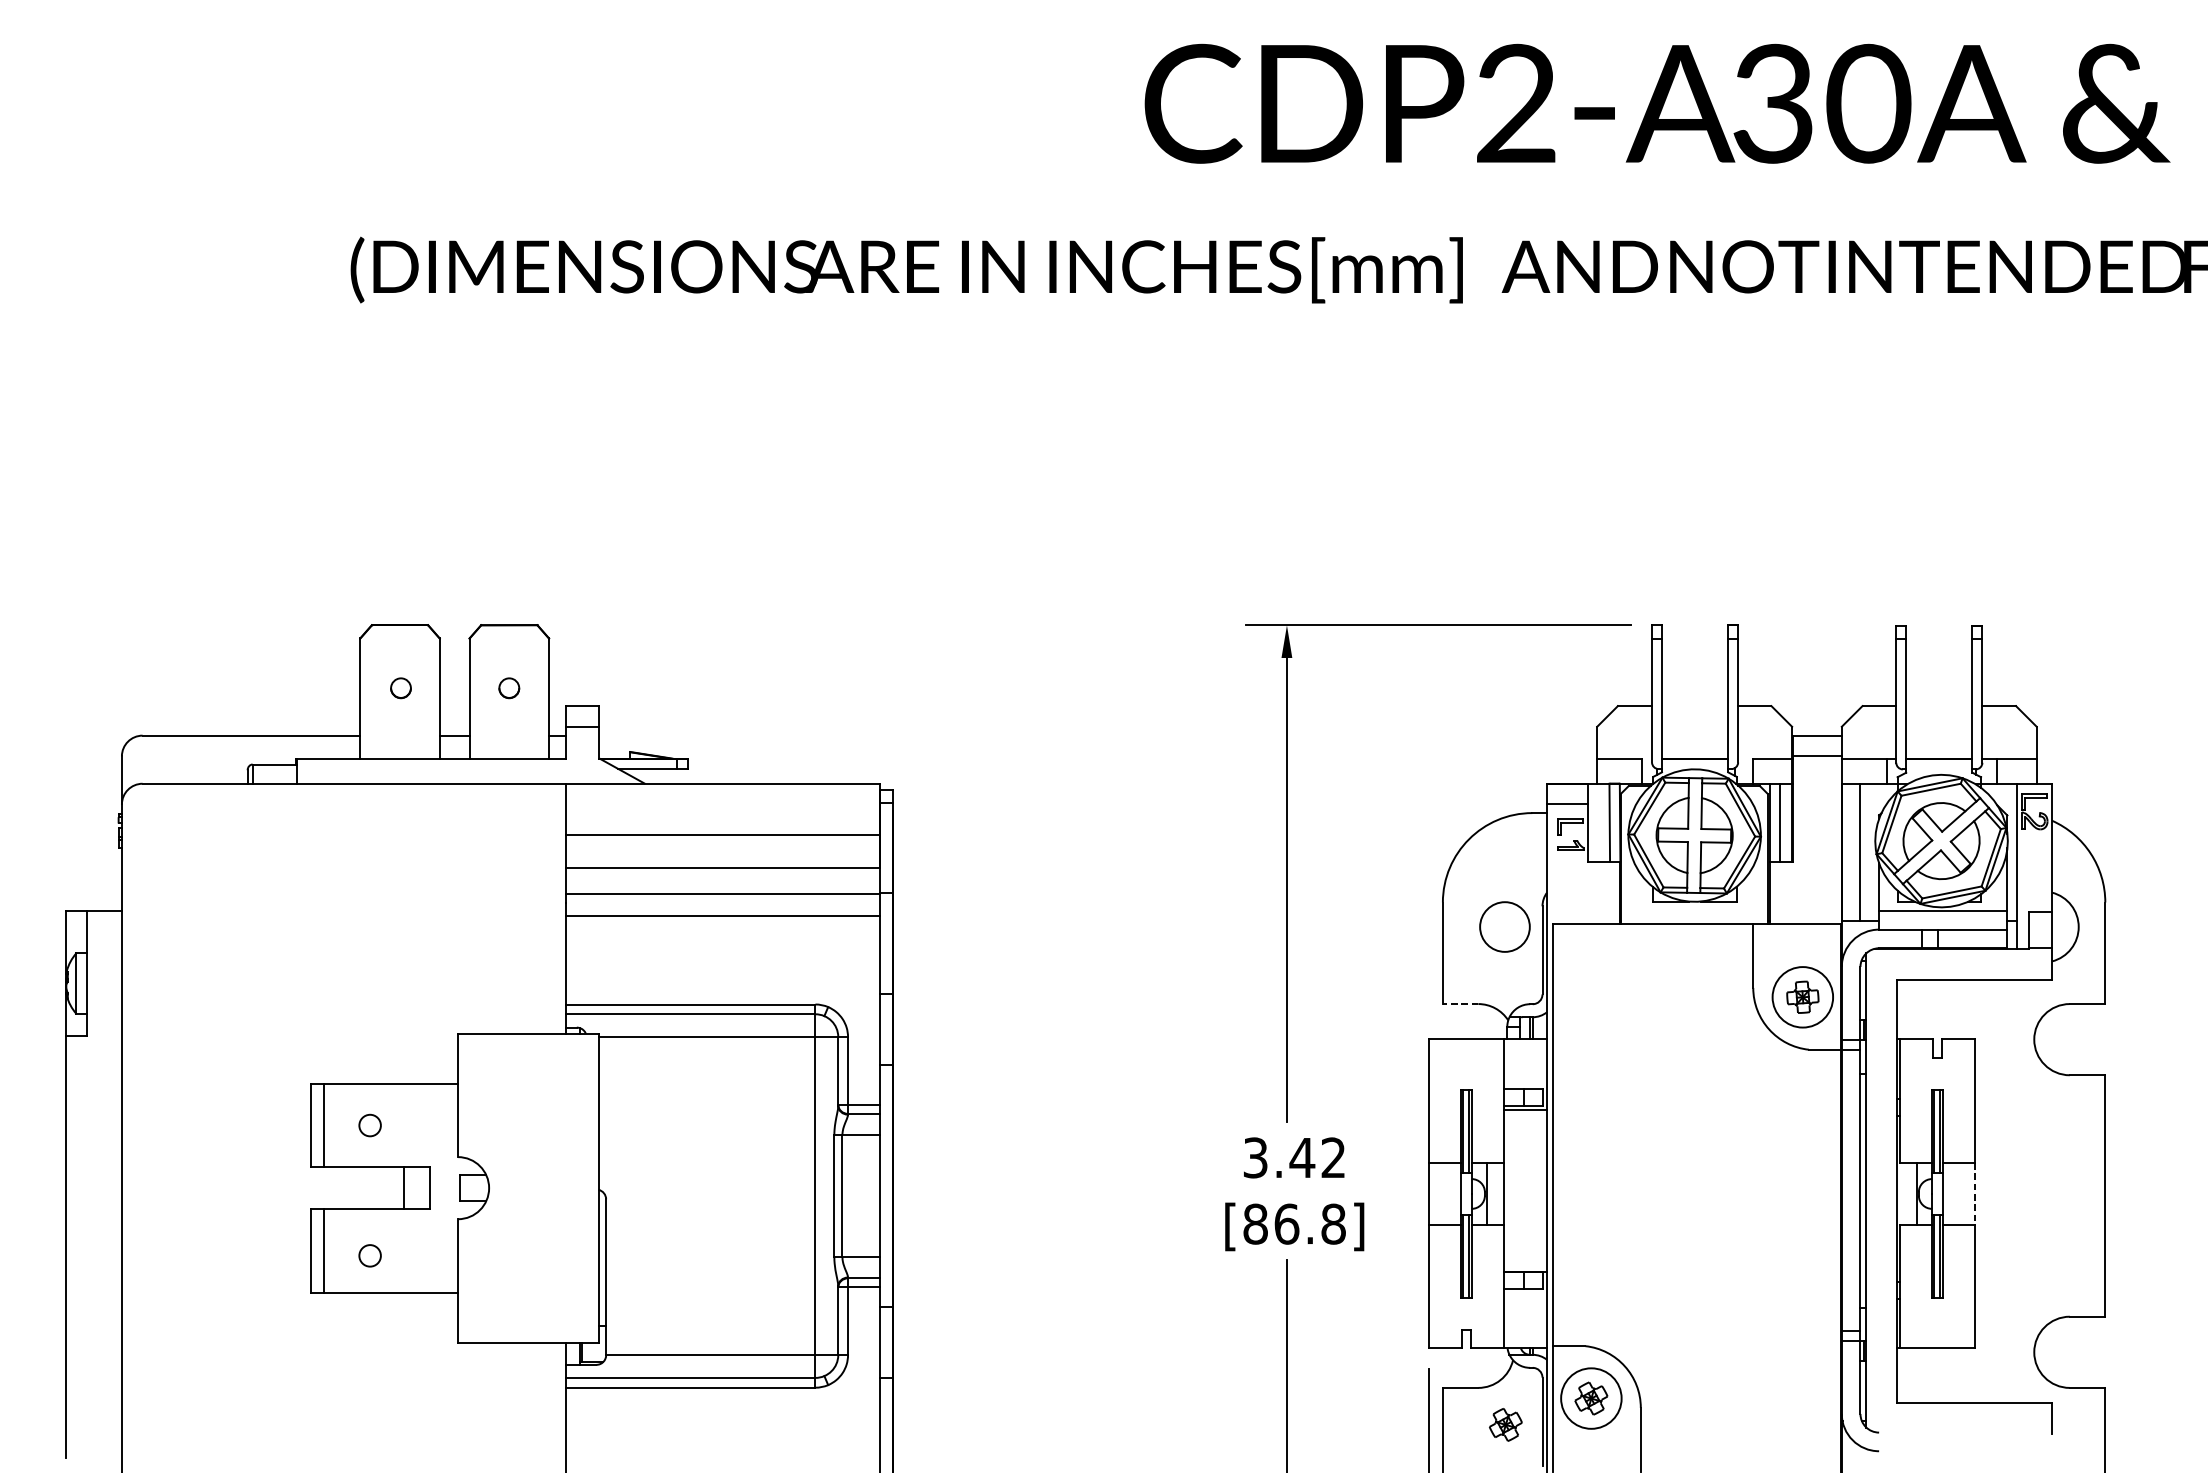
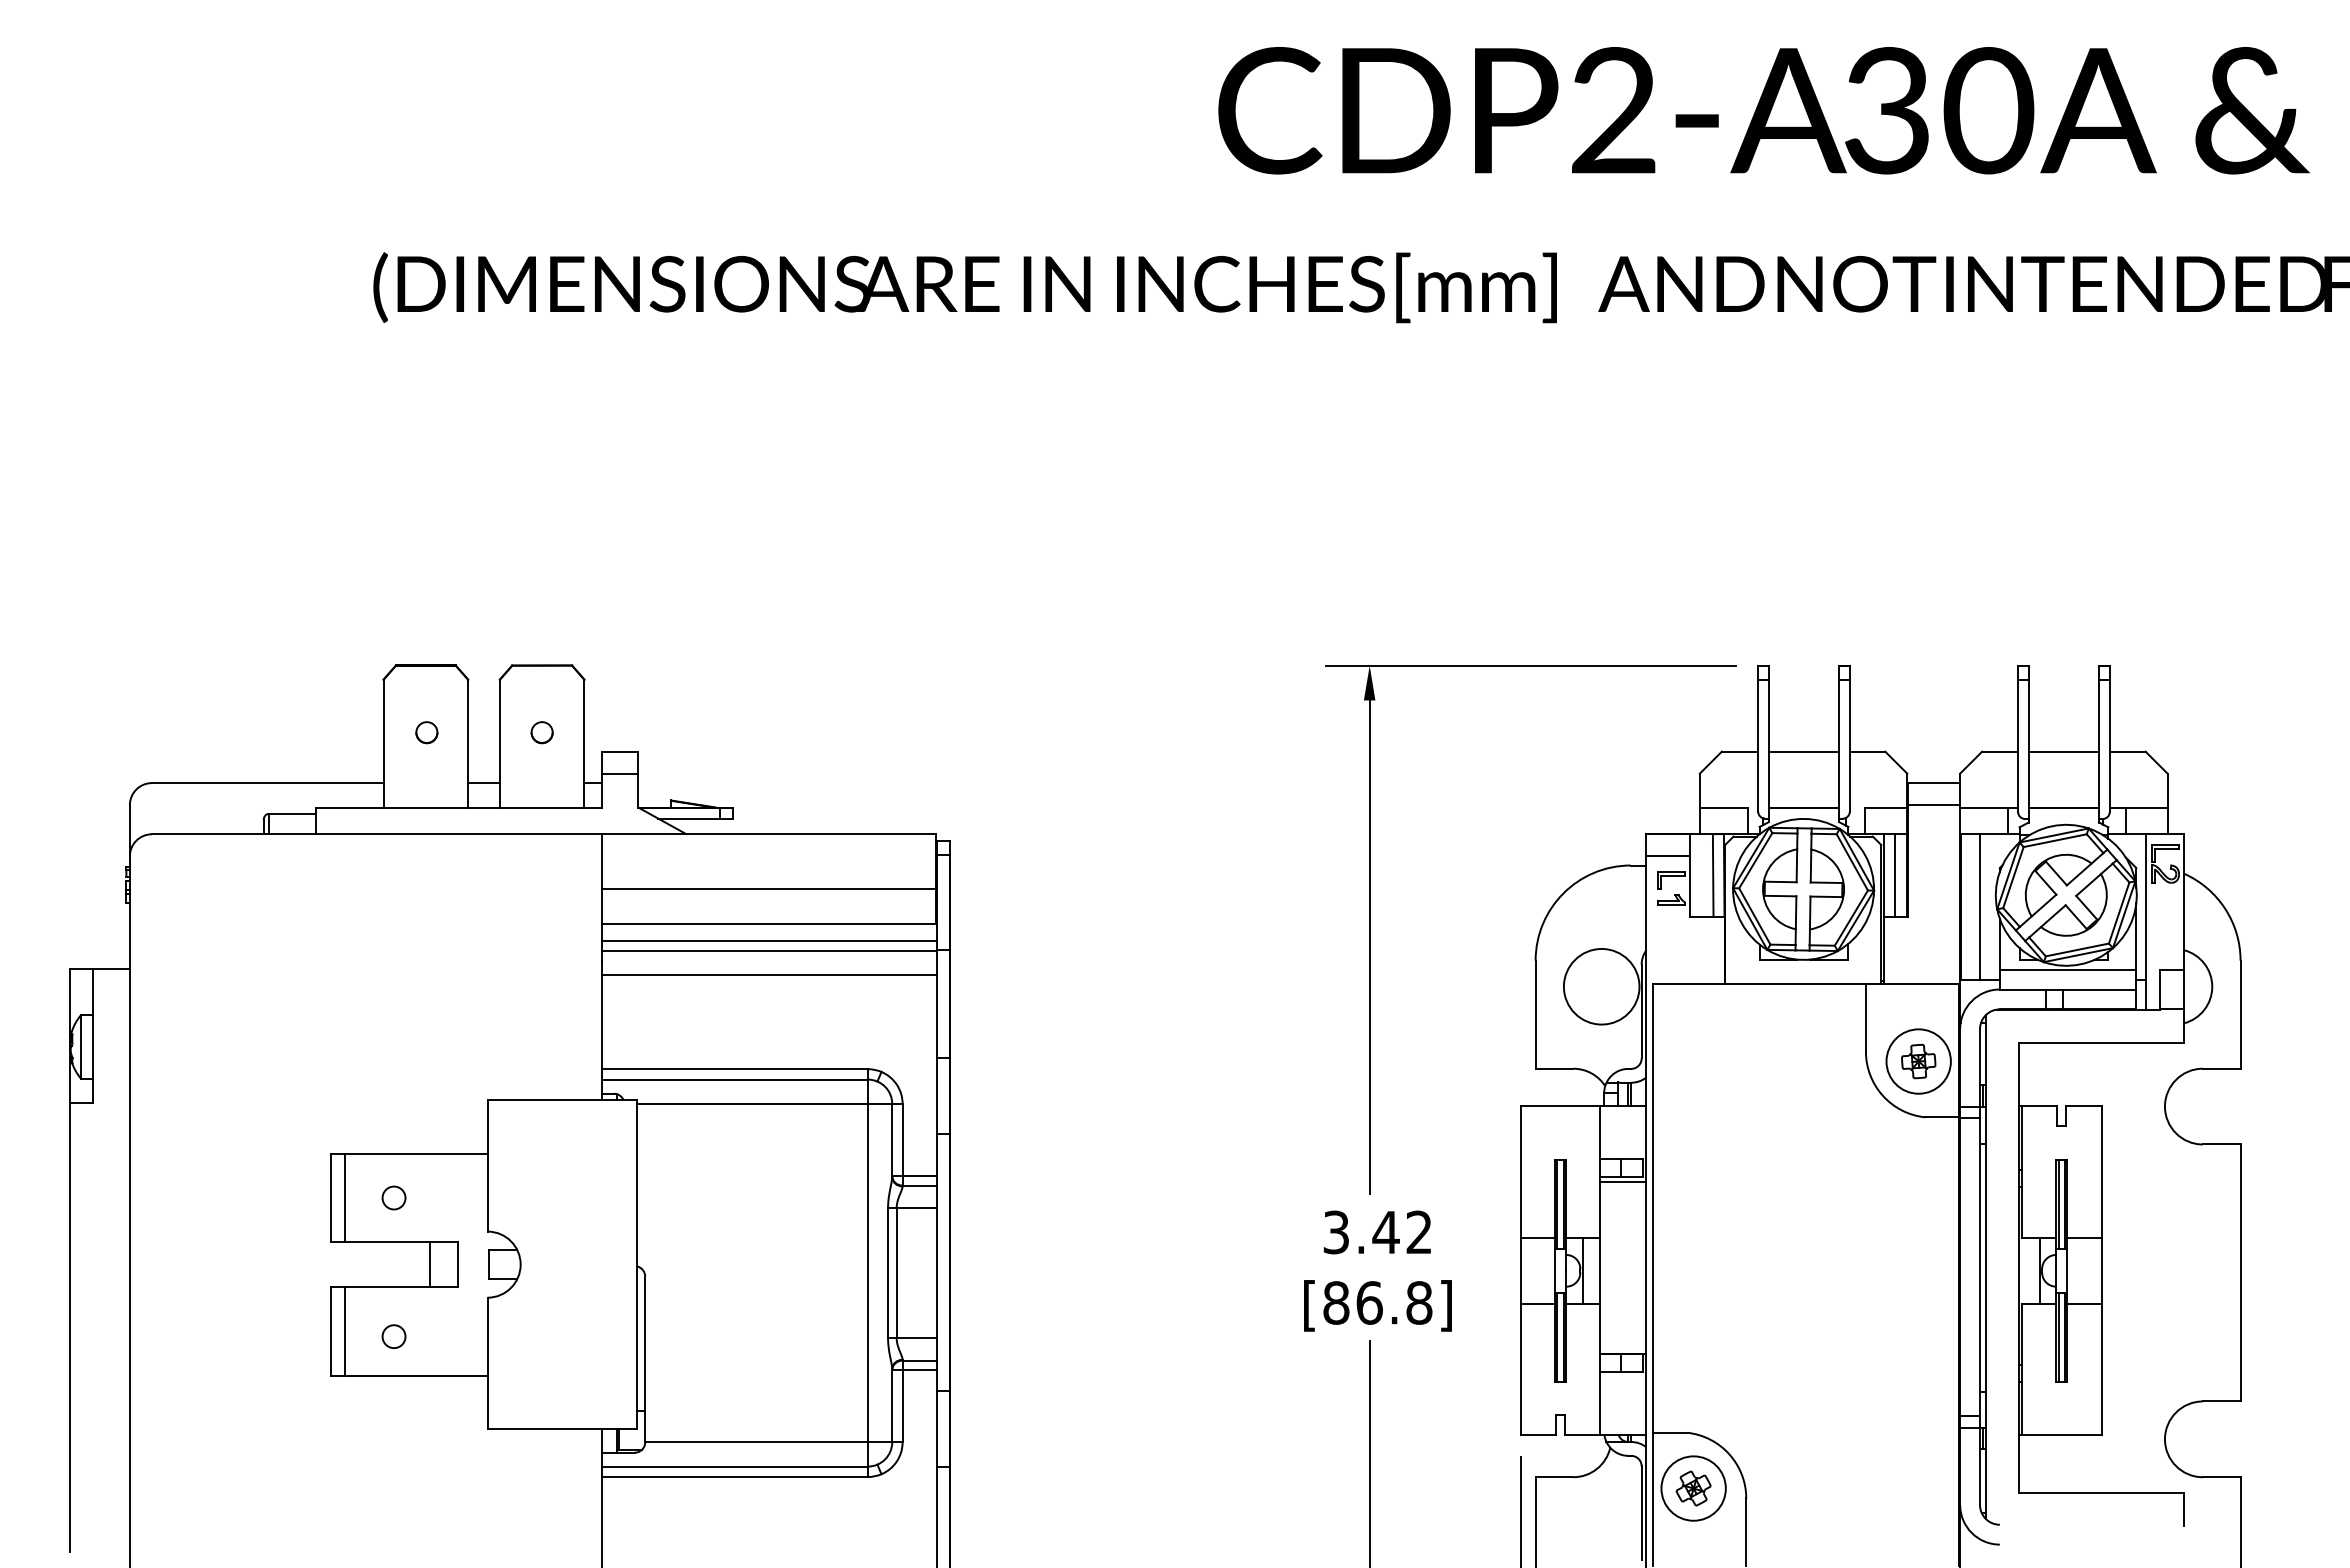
line: (1694, 705) -> (1803, 751), added
line: (1938, 705) -> (2063, 751), added
line: (722, 883) -> (769, 940), added
circle: (1504, 926) -> (1601, 986), size x1.43
line: (1460, 1003) -> (1554, 1068), dashed -> solid
line: (1974, 1194) -> (2101, 1271), dashed -> solid
part: (1505, 1424) -> (1602, 1516), removed

